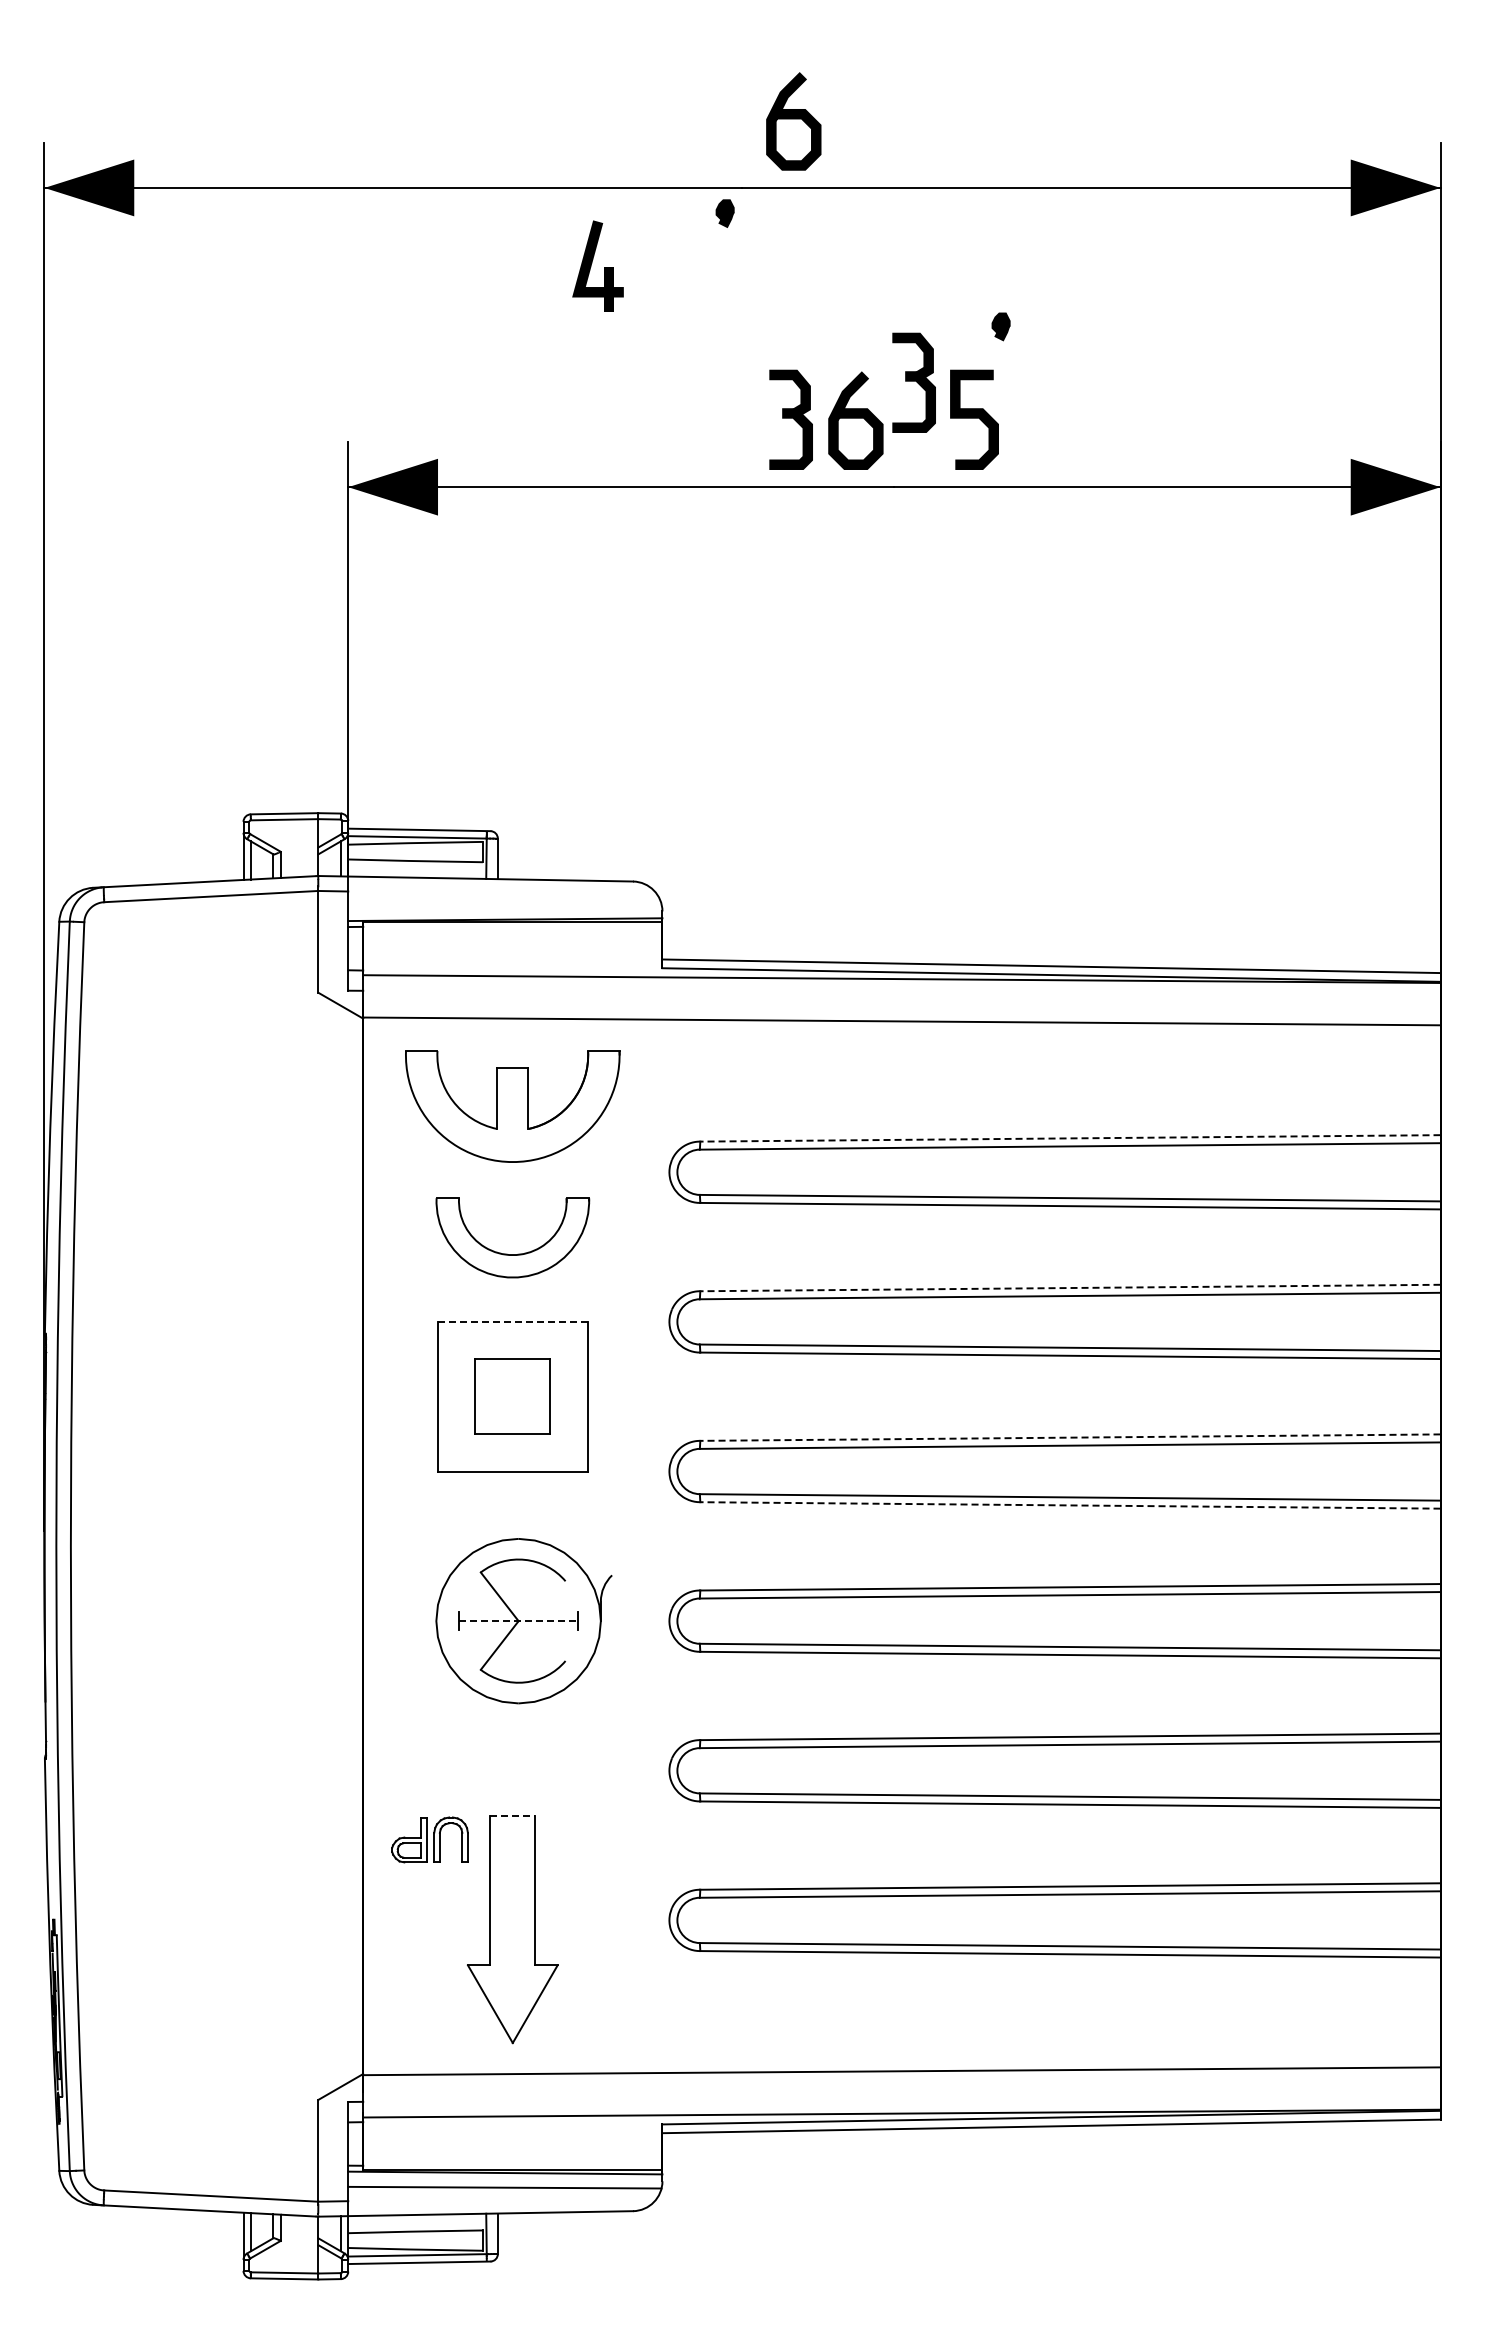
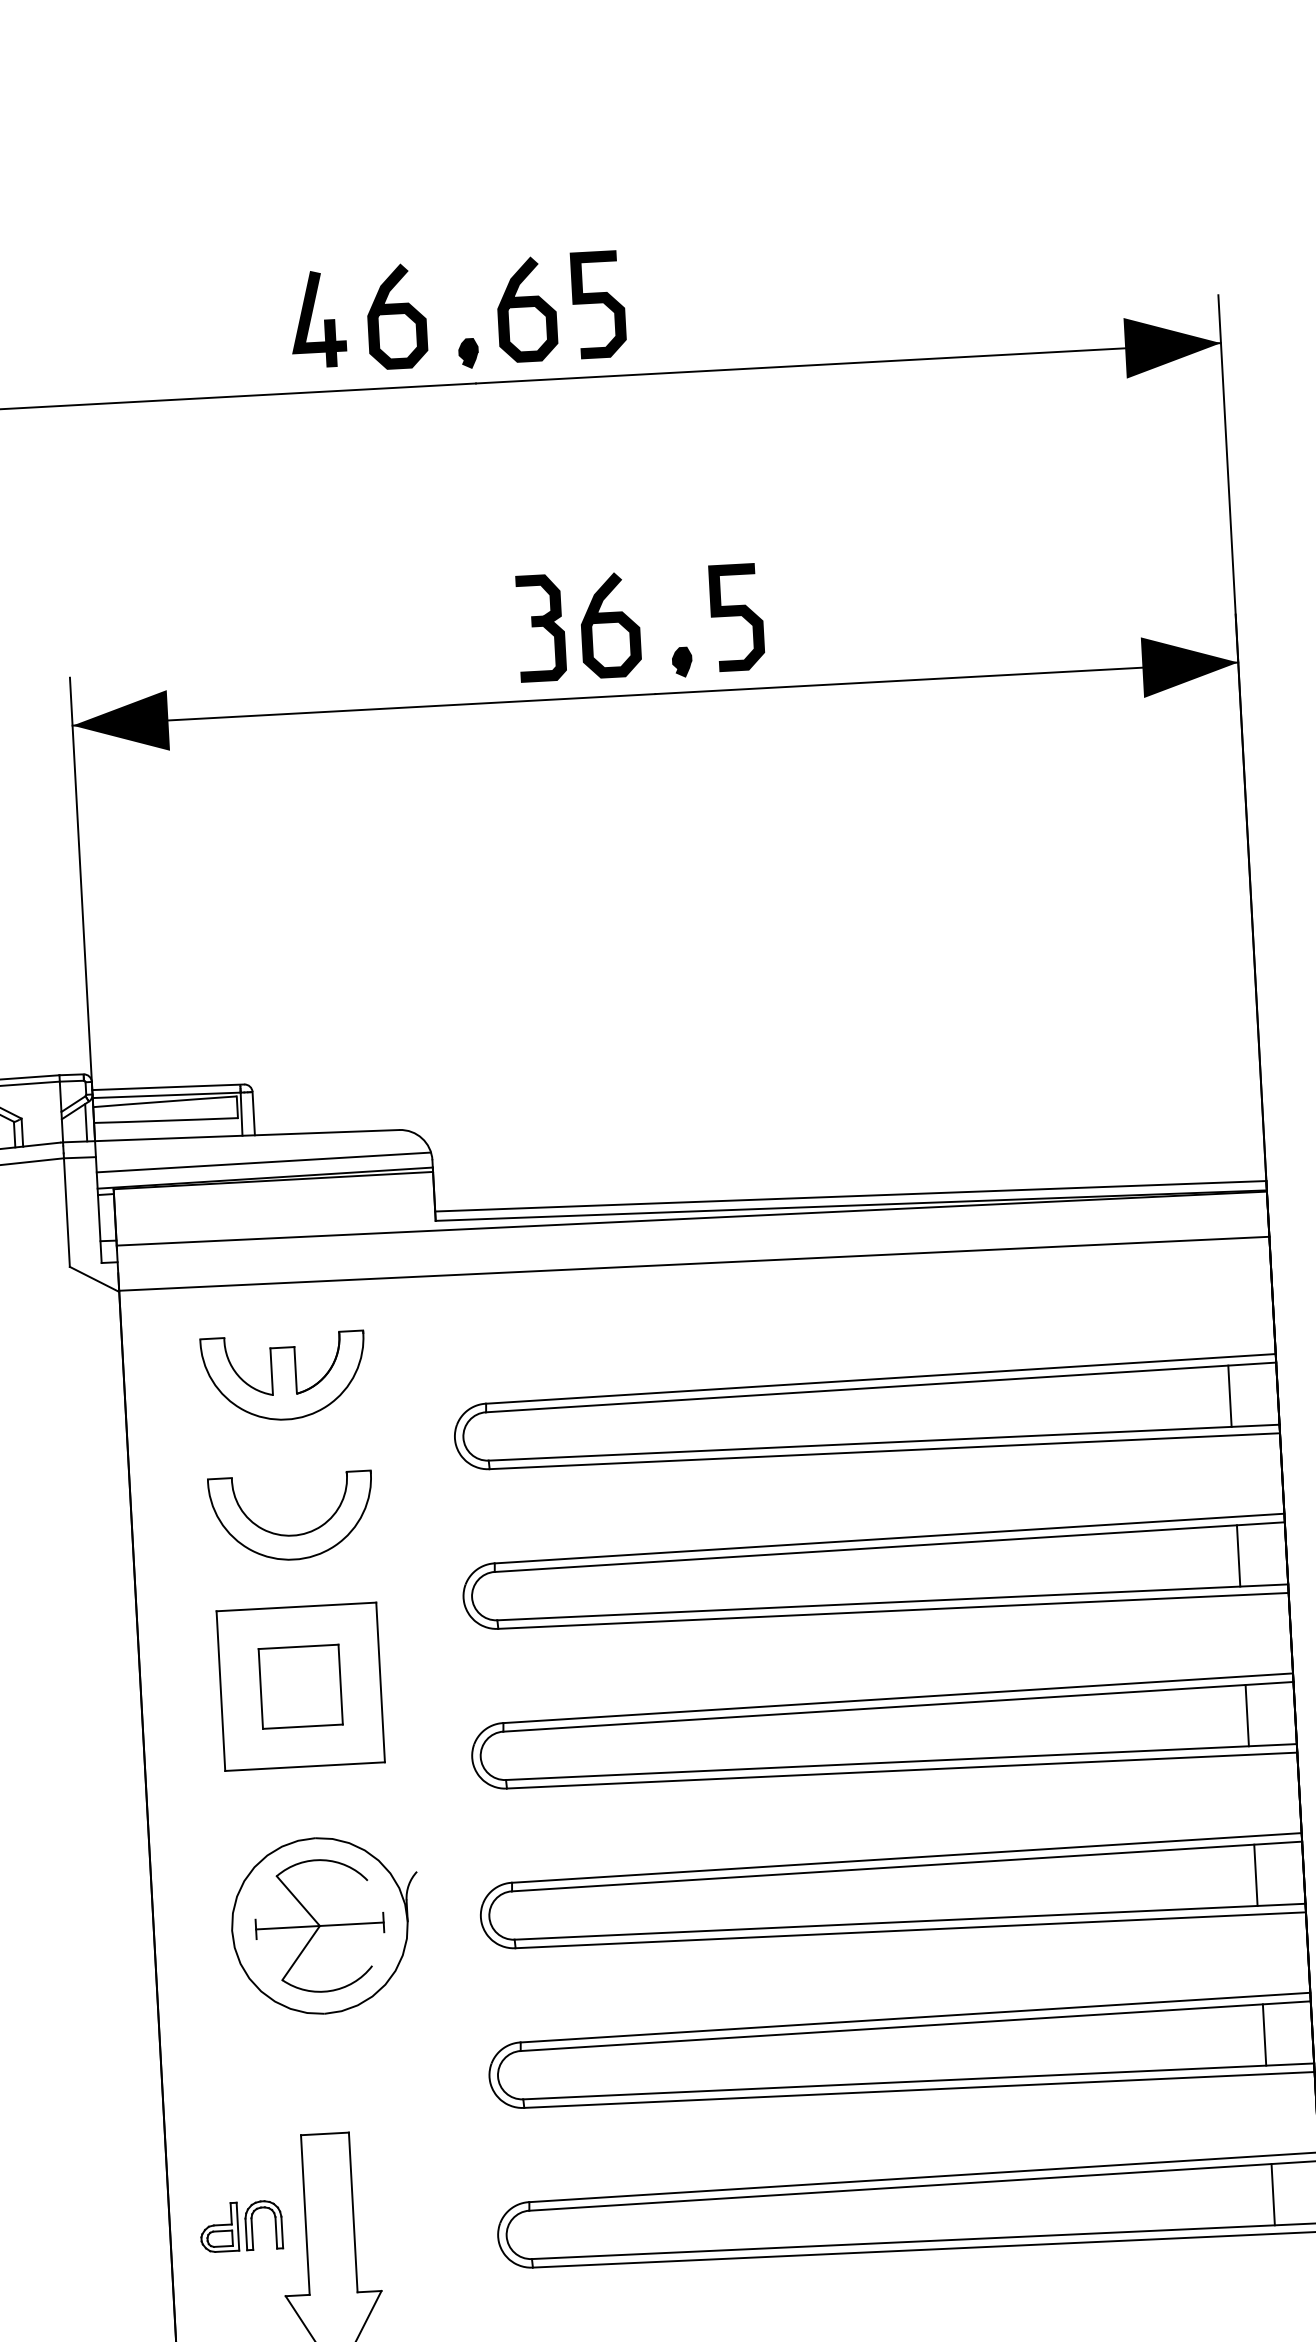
curve: (671, 119) -> (396, 314), added
curve: (860, 119) -> (598, 303), added
part: (724, 213) -> (467, 353), moved
part: (597, 265) -> (317, 318), moved
part: (1000, 326) -> (681, 661), moved
part: (913, 382) -> (669, 581), removed
line: (504, 904) -> (263, 1161), added
part: (512, 1106) -> (283, 1377), size x0.71
line: (1069, 1138) -> (879, 1379), dashed -> solid
line: (1395, 1172) -> (1229, 1396), added
line: (1069, 1288) -> (888, 1539), dashed -> solid
line: (512, 1321) -> (296, 1606), dashed -> solid
line: (1395, 1321) -> (1238, 1555), added
line: (1069, 1437) -> (897, 1698), dashed -> solid
line: (1395, 1471) -> (1247, 1715), added
line: (1069, 1505) -> (901, 1770), dashed -> solid
line: (1395, 1620) -> (1255, 1874), added
line: (518, 1621) -> (319, 1926), dashed -> solid
line: (1395, 1770) -> (1264, 2034), added
line: (513, 1815) -> (325, 2133), dashed -> solid
part: (429, 1839) -> (240, 2226), moved
line: (1395, 1920) -> (1273, 2194), added

